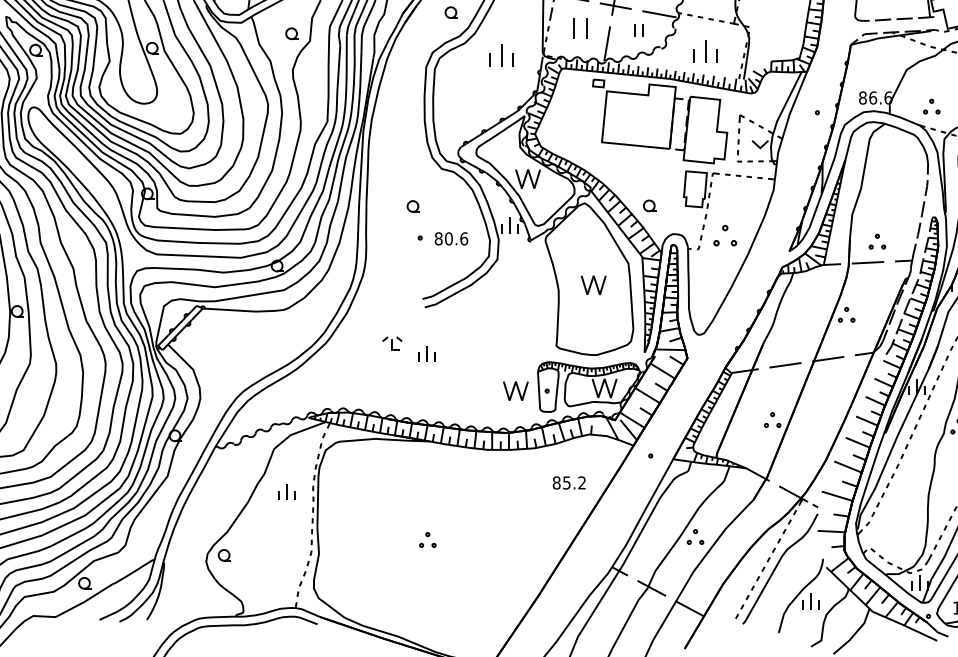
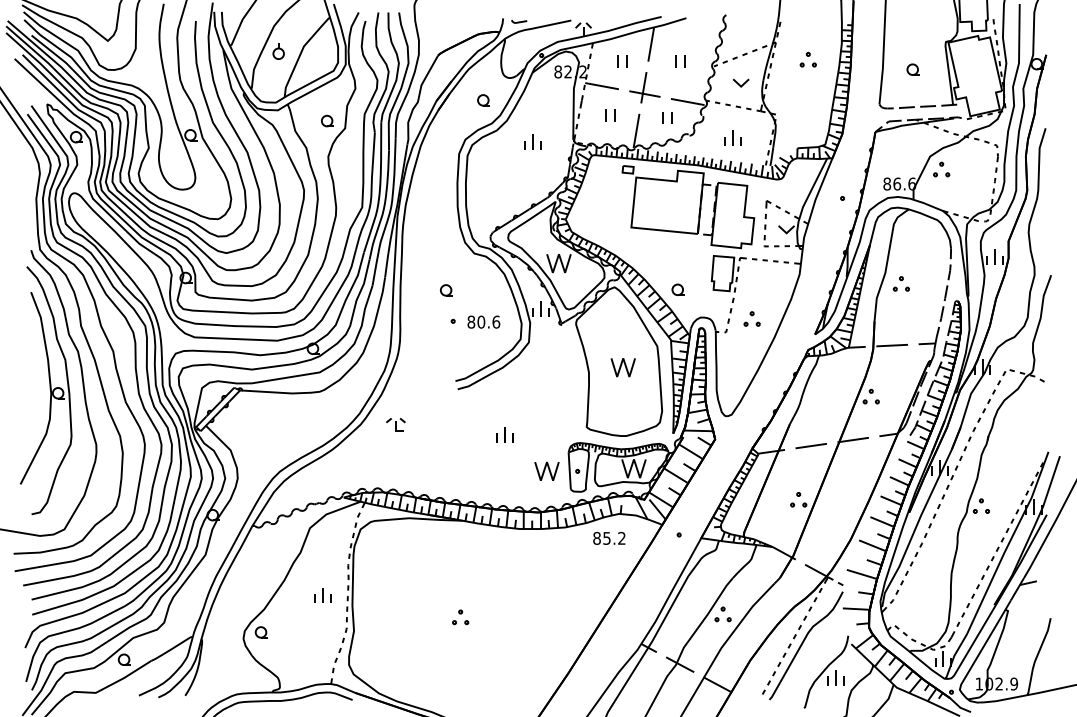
part: (580, 28) -> (610, 115), size x0.62
part: (705, 50) -> (732, 137), size x0.71
part: (501, 54) -> (532, 141), size x0.71
part: (931, 106) -> (941, 169), moved
part: (724, 235) -> (751, 318), size x0.71
part: (876, 241) -> (900, 283), moved
part: (391, 343) -> (395, 424), moved
part: (426, 353) -> (504, 434), moved
text: (569, 482) -> (609, 537), moved
part: (286, 492) -> (322, 595), moved

